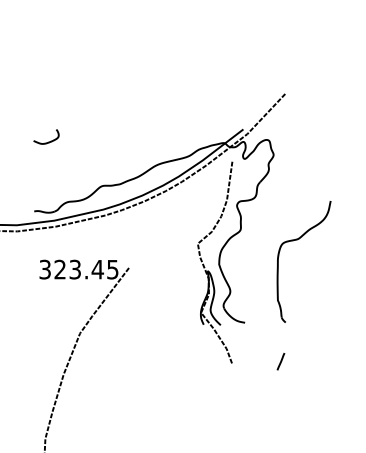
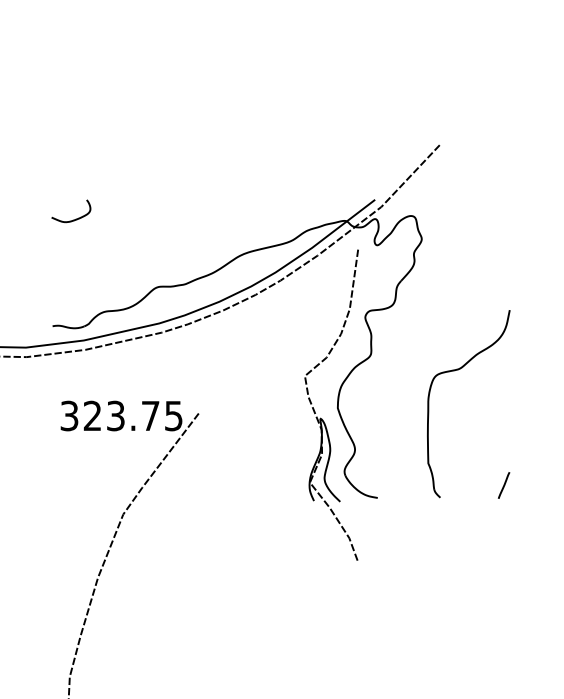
text: (97, 269) -> (150, 415), 323.45 -> 323.75
line: (280, 361) -> (503, 485), moved

